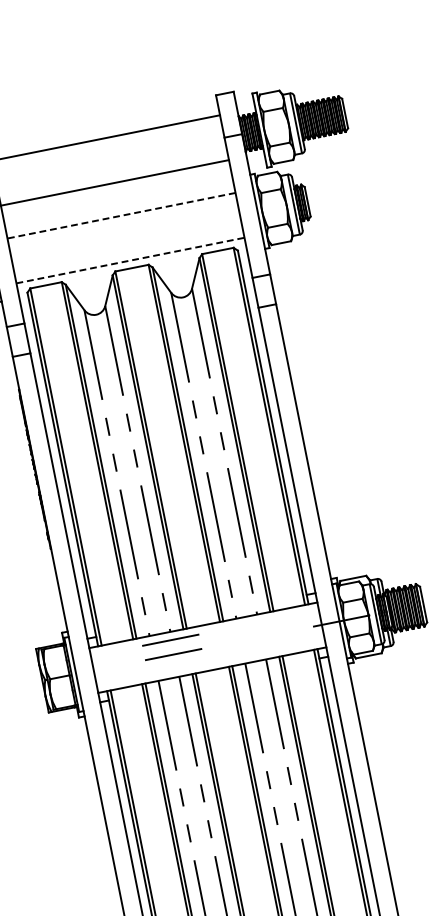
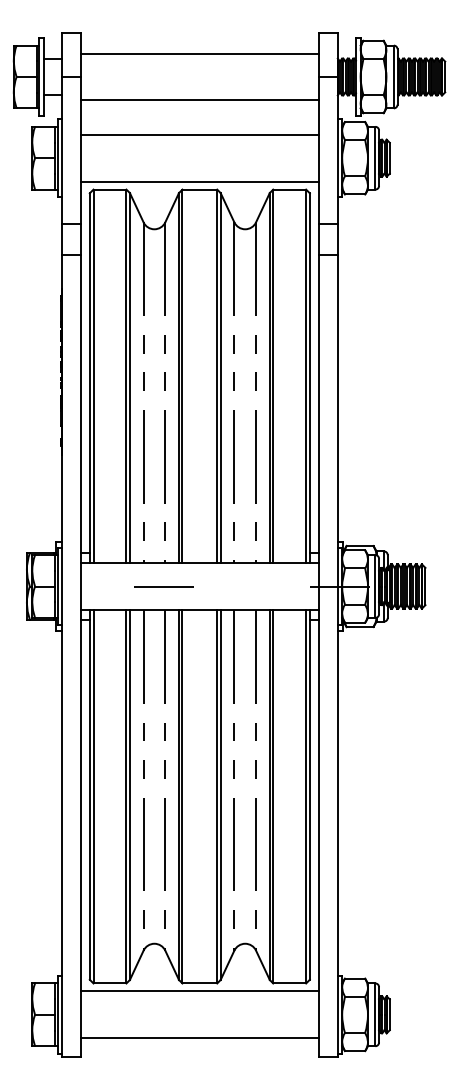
line: (121, 215) -> (199, 134), dashed -> solid
line: (131, 260) -> (200, 181), dashed -> solid
line: (170, 640) -> (163, 571), removed

